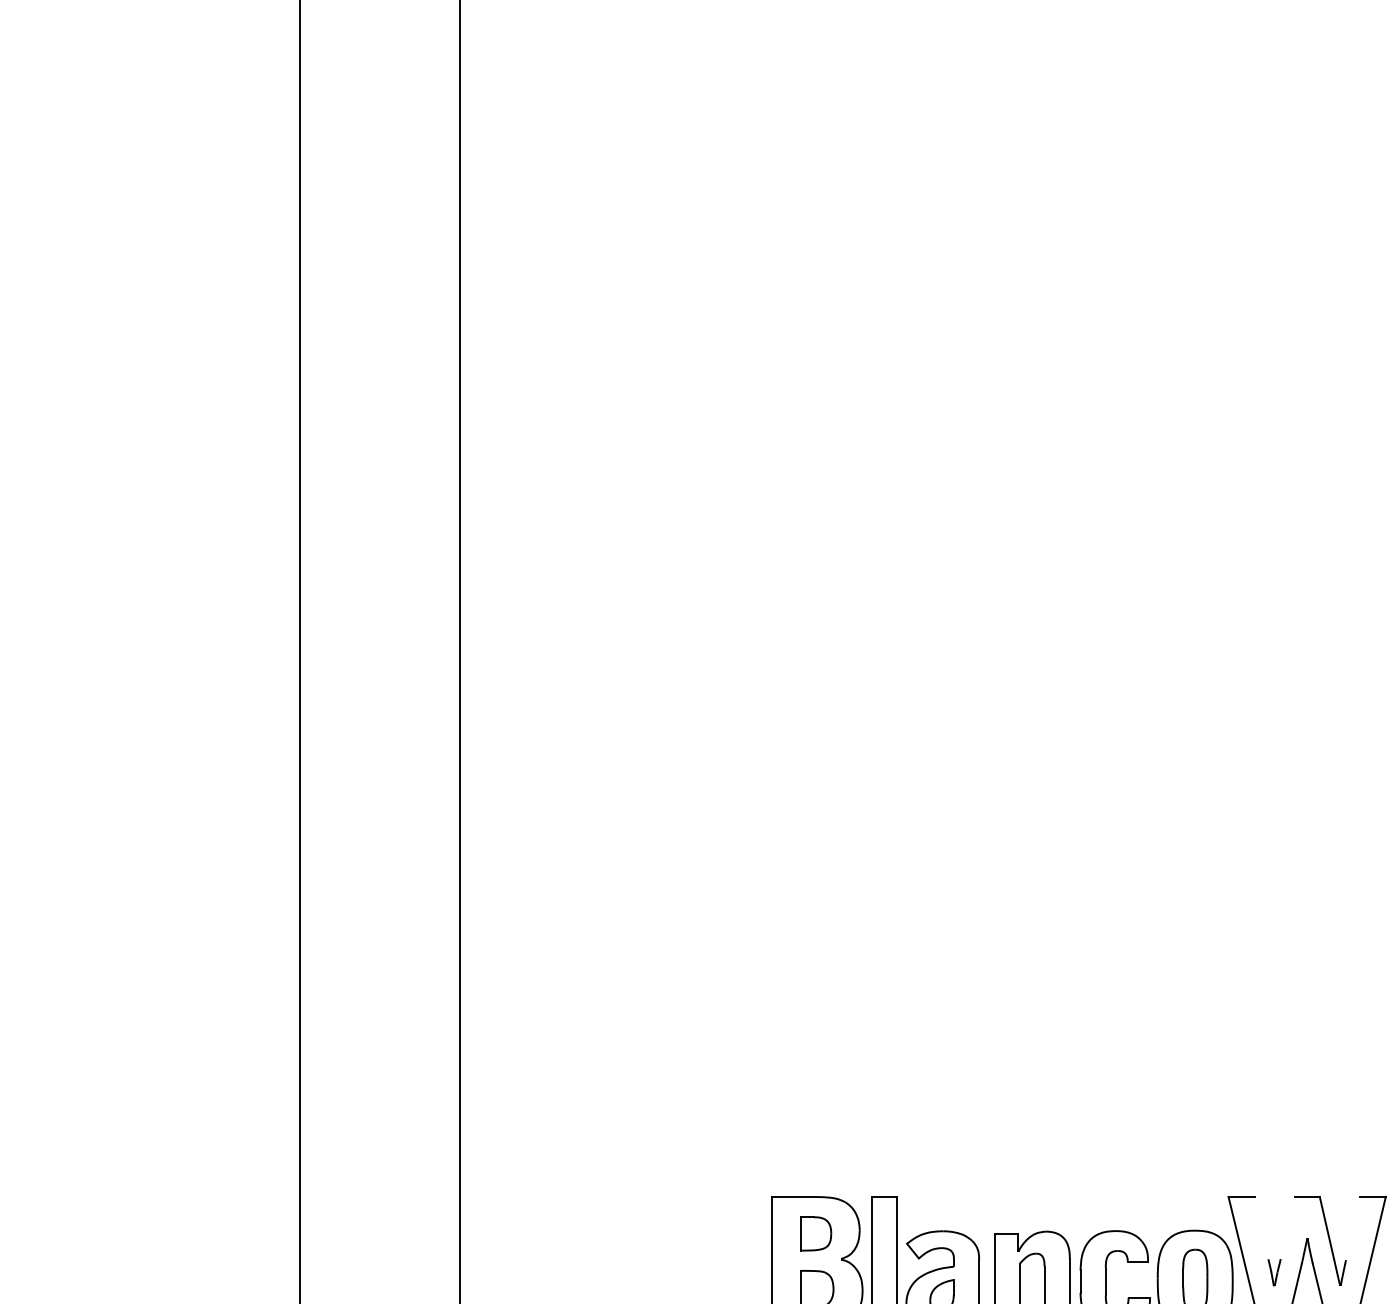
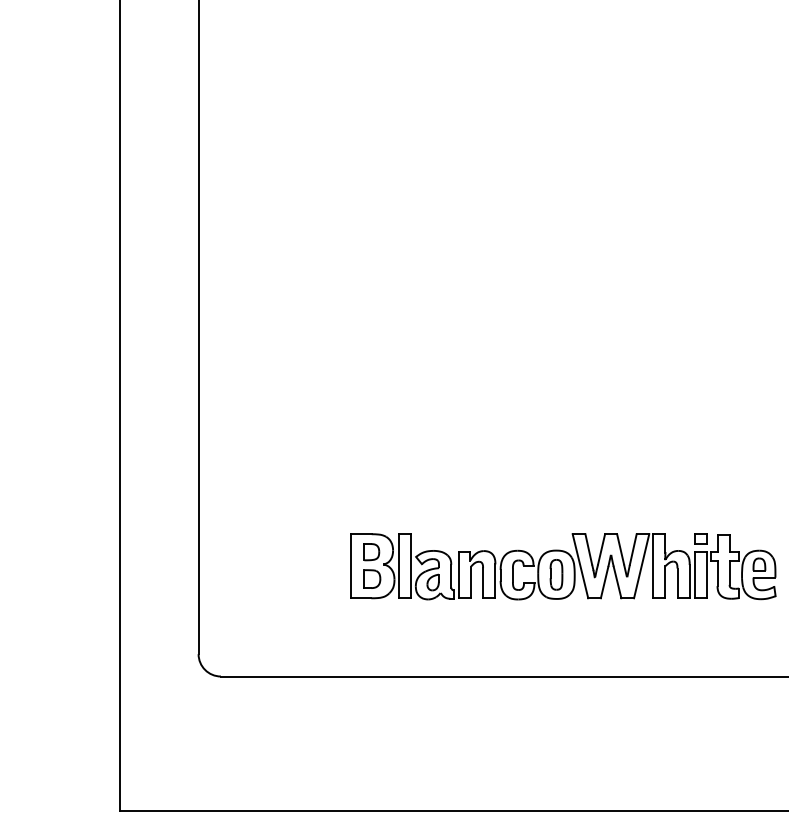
line: (1261, 1228) -> (588, 549), added
line: (1287, 1228) -> (601, 549), added
line: (1351, 1228) -> (632, 549), added

